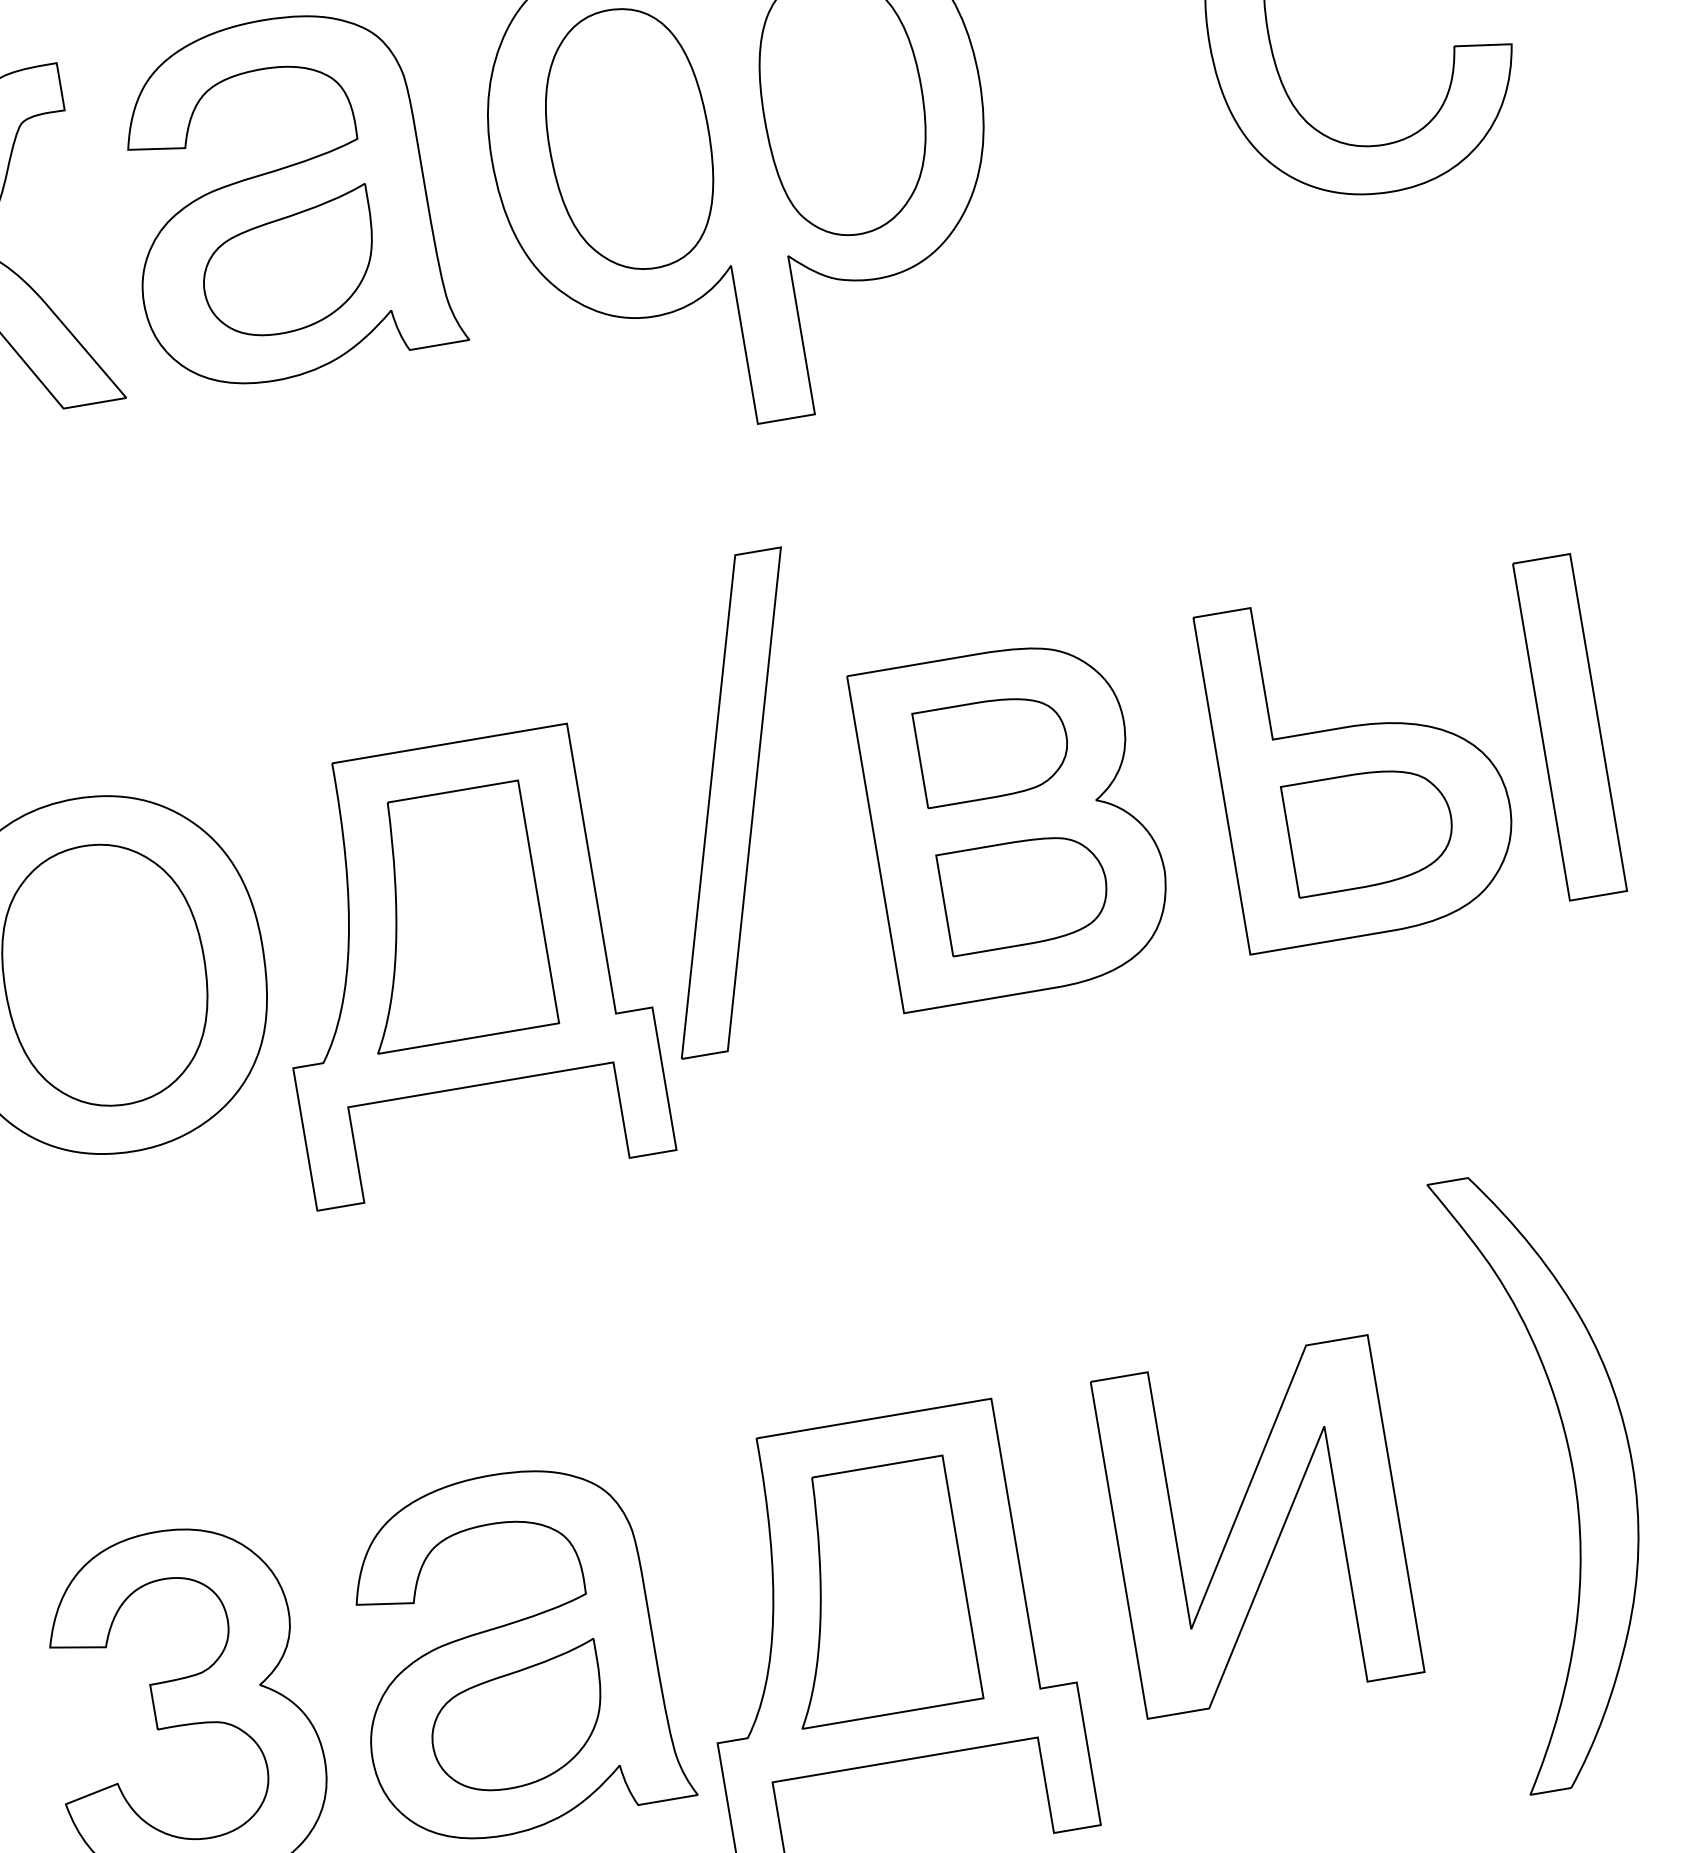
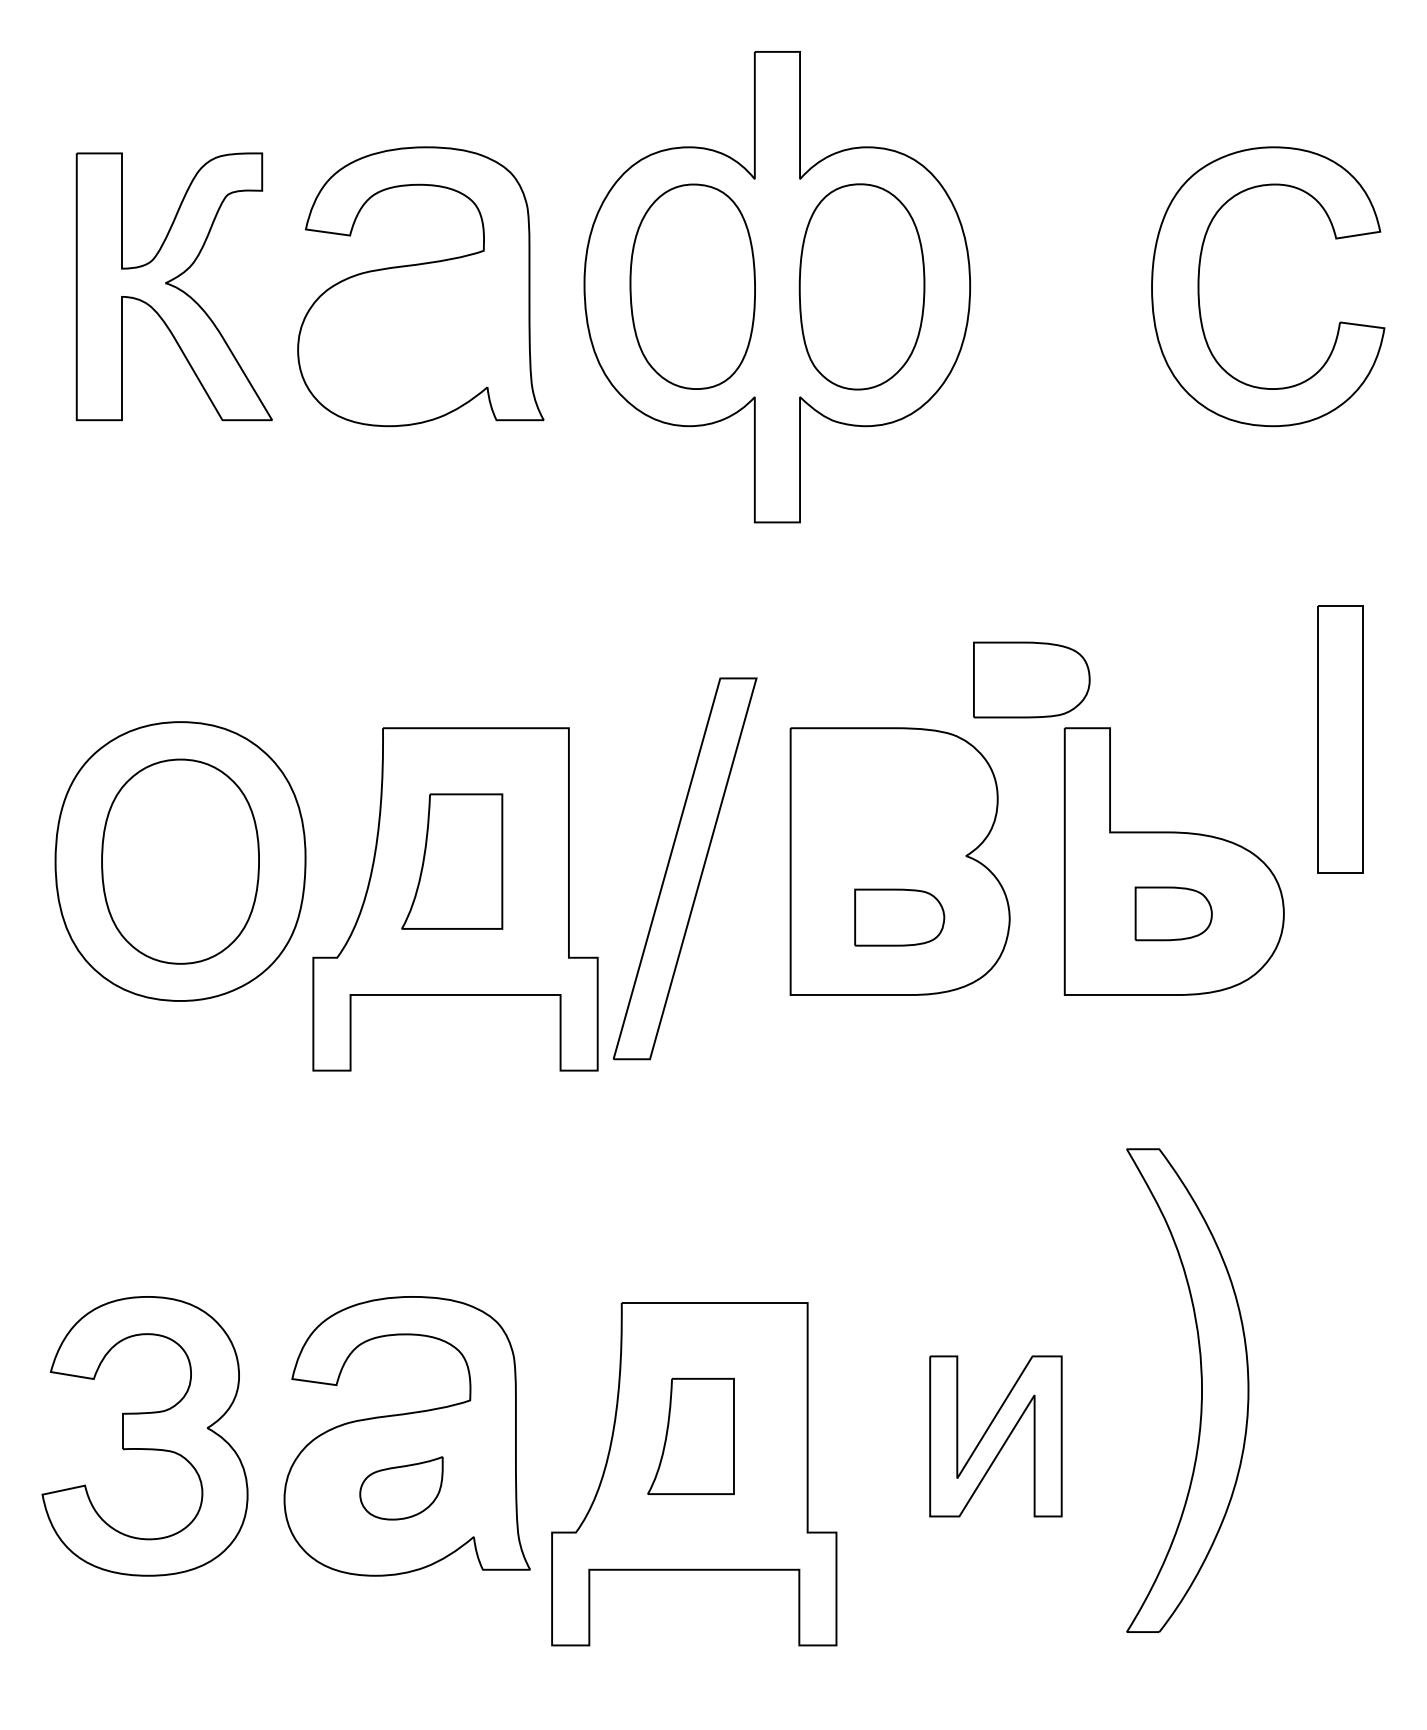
part: (288, 264) -> (414, 338), removed
part: (1570, 727) -> (1340, 739), moved
part: (992, 748) -> (1031, 679), moved
part: (730, 802) -> (684, 868), moved
part: (1370, 828) -> (1173, 913), size x0.6
part: (1025, 892) -> (899, 917), size x0.7
part: (447, 917) -> (451, 861), size x0.7
part: (1572, 1473) -> (1201, 1390), moved
part: (1257, 1527) -> (995, 1436), size x0.6
part: (871, 1592) -> (690, 1436), size x0.6
part: (517, 1719) -> (401, 1488), size x0.6

